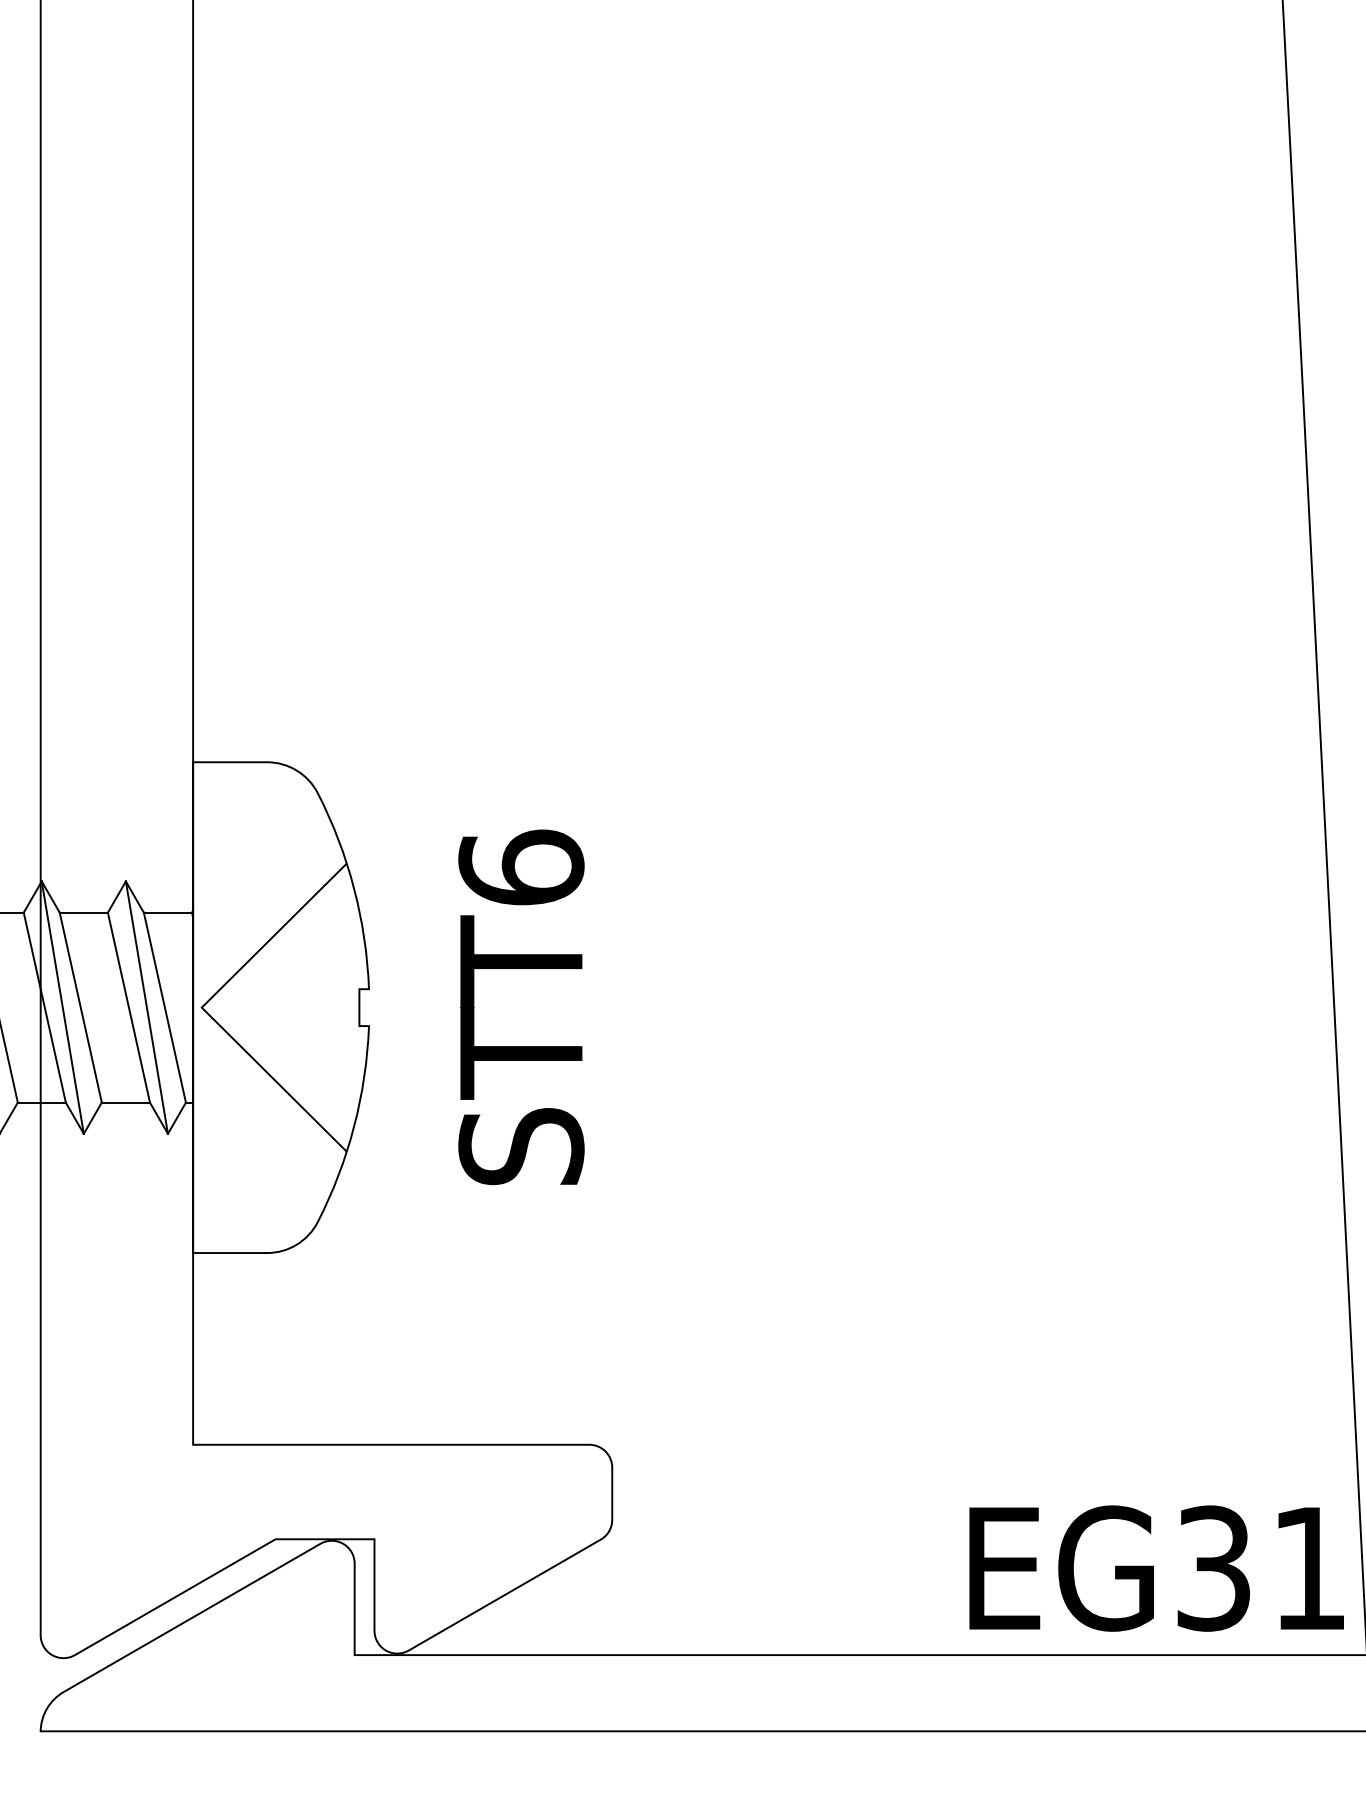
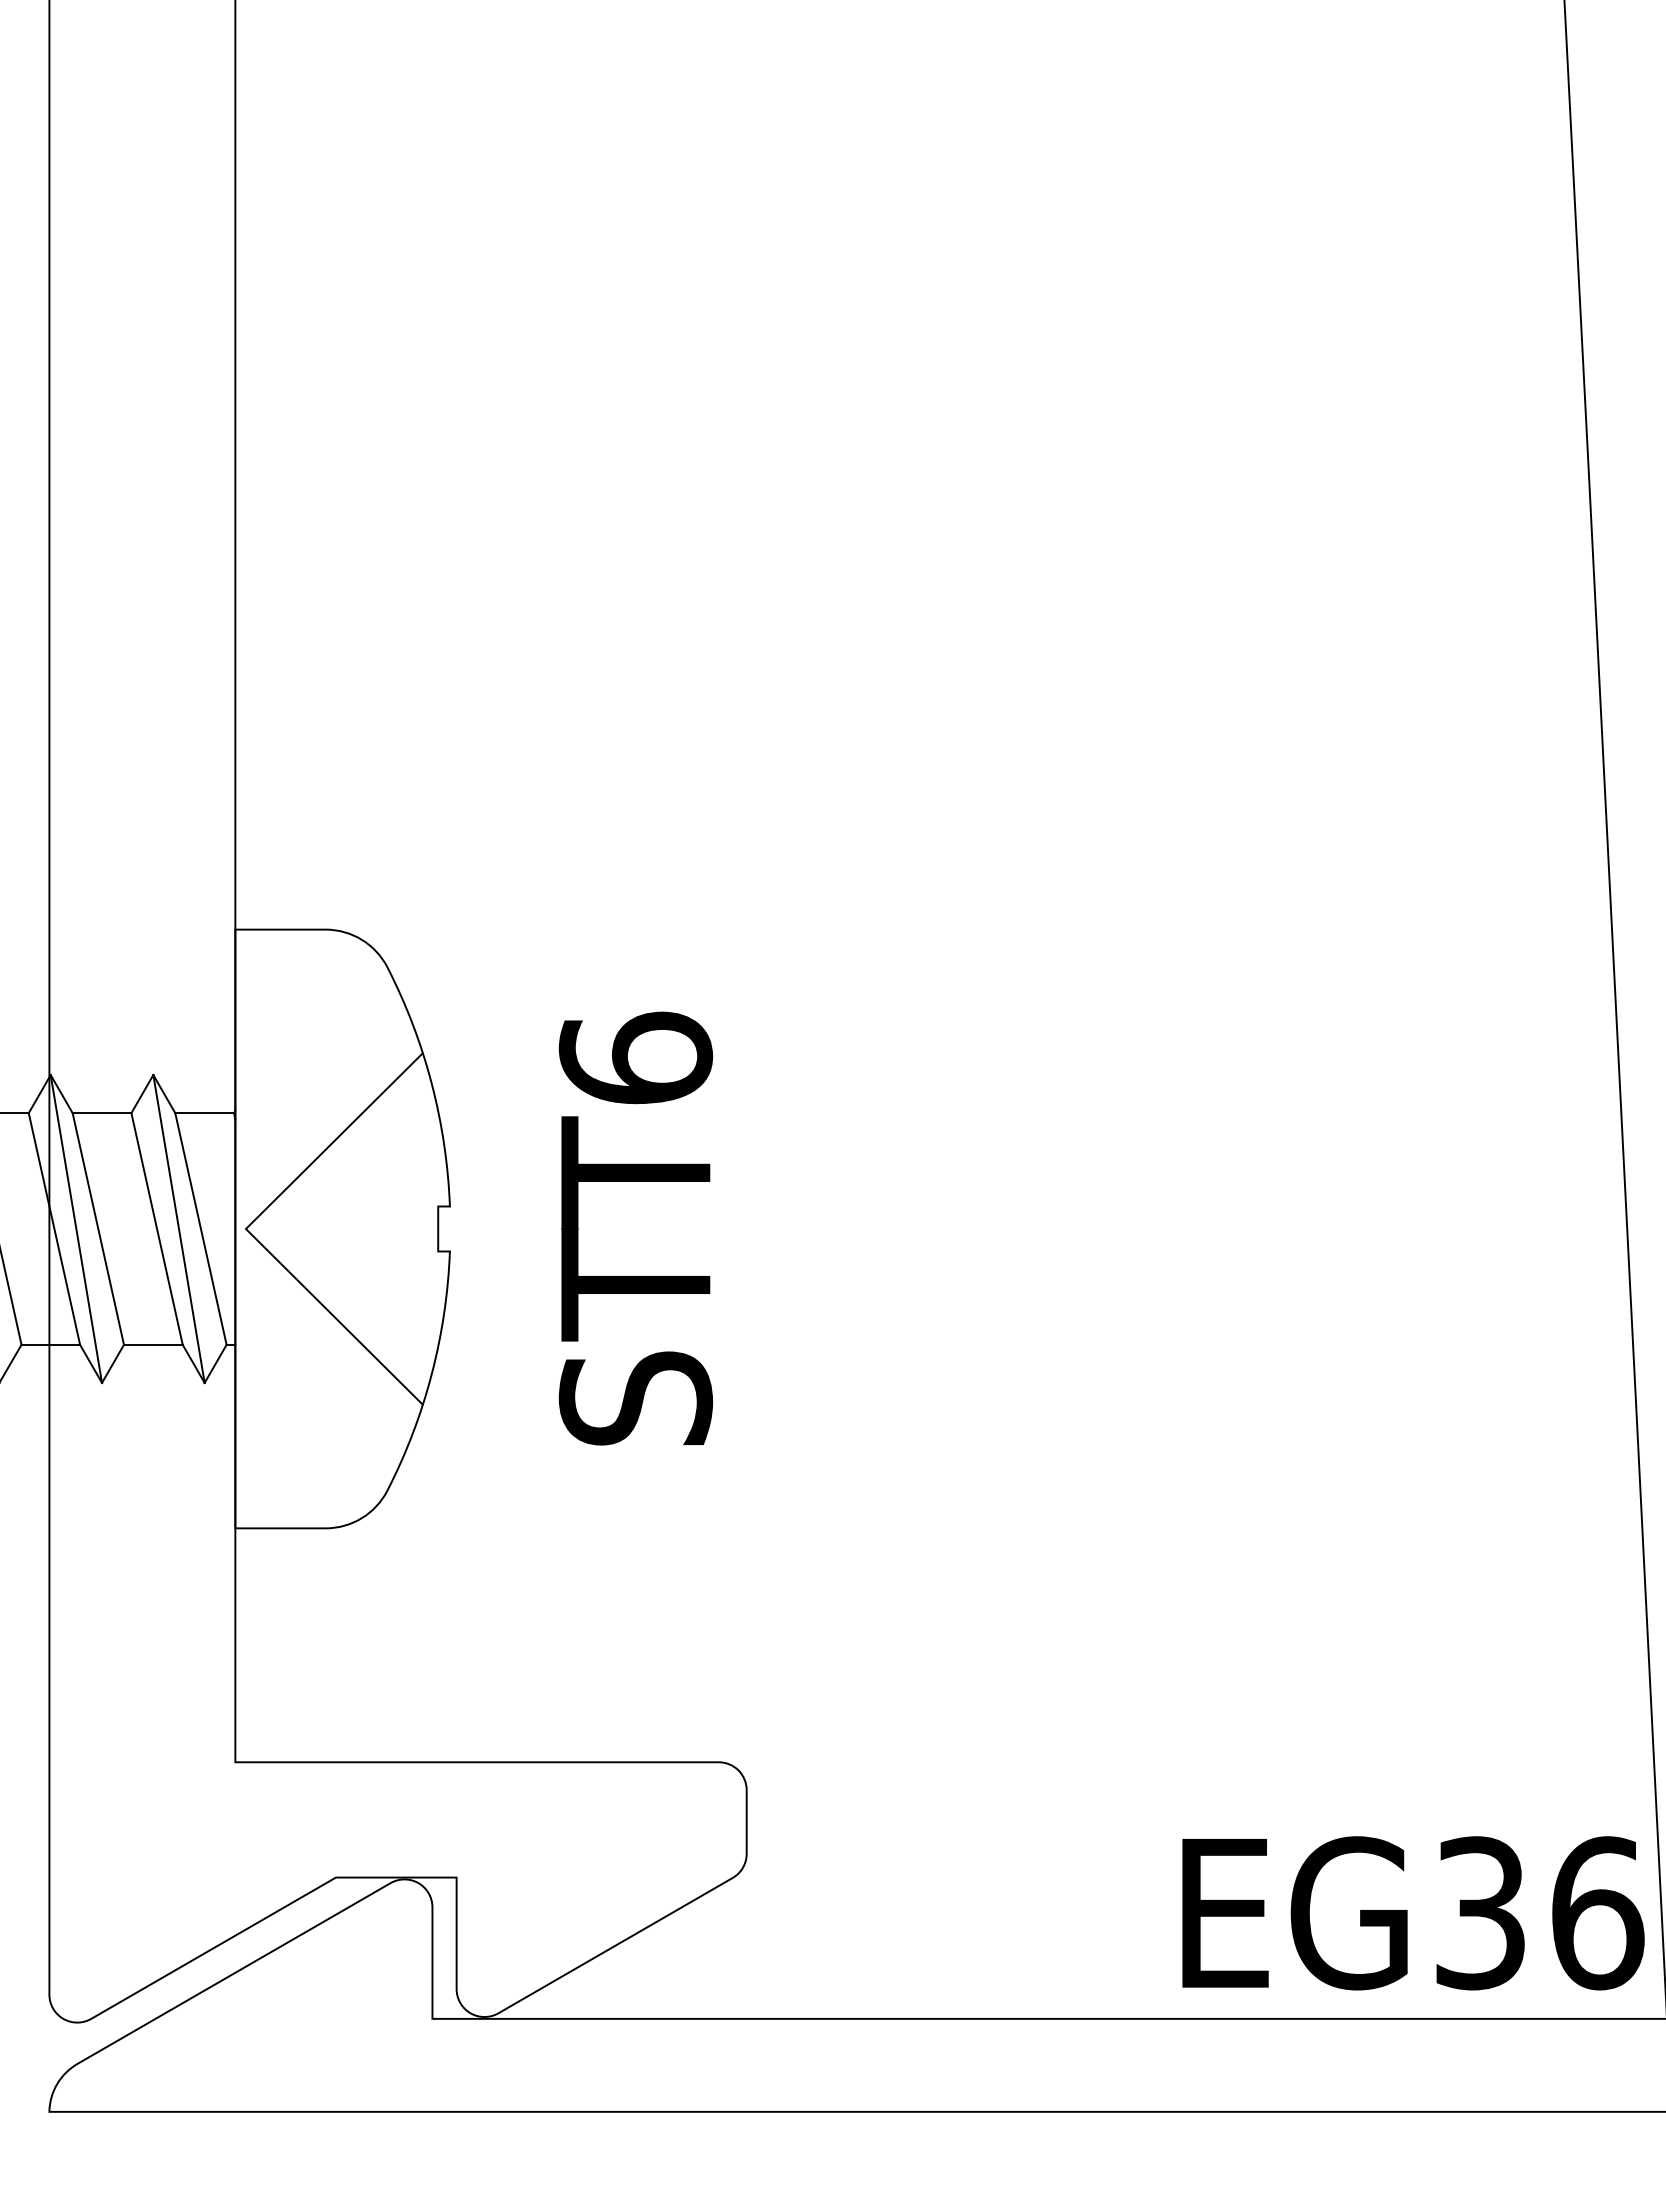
text: (1310, 1568) -> (1598, 1913), EG31 -> EG36

